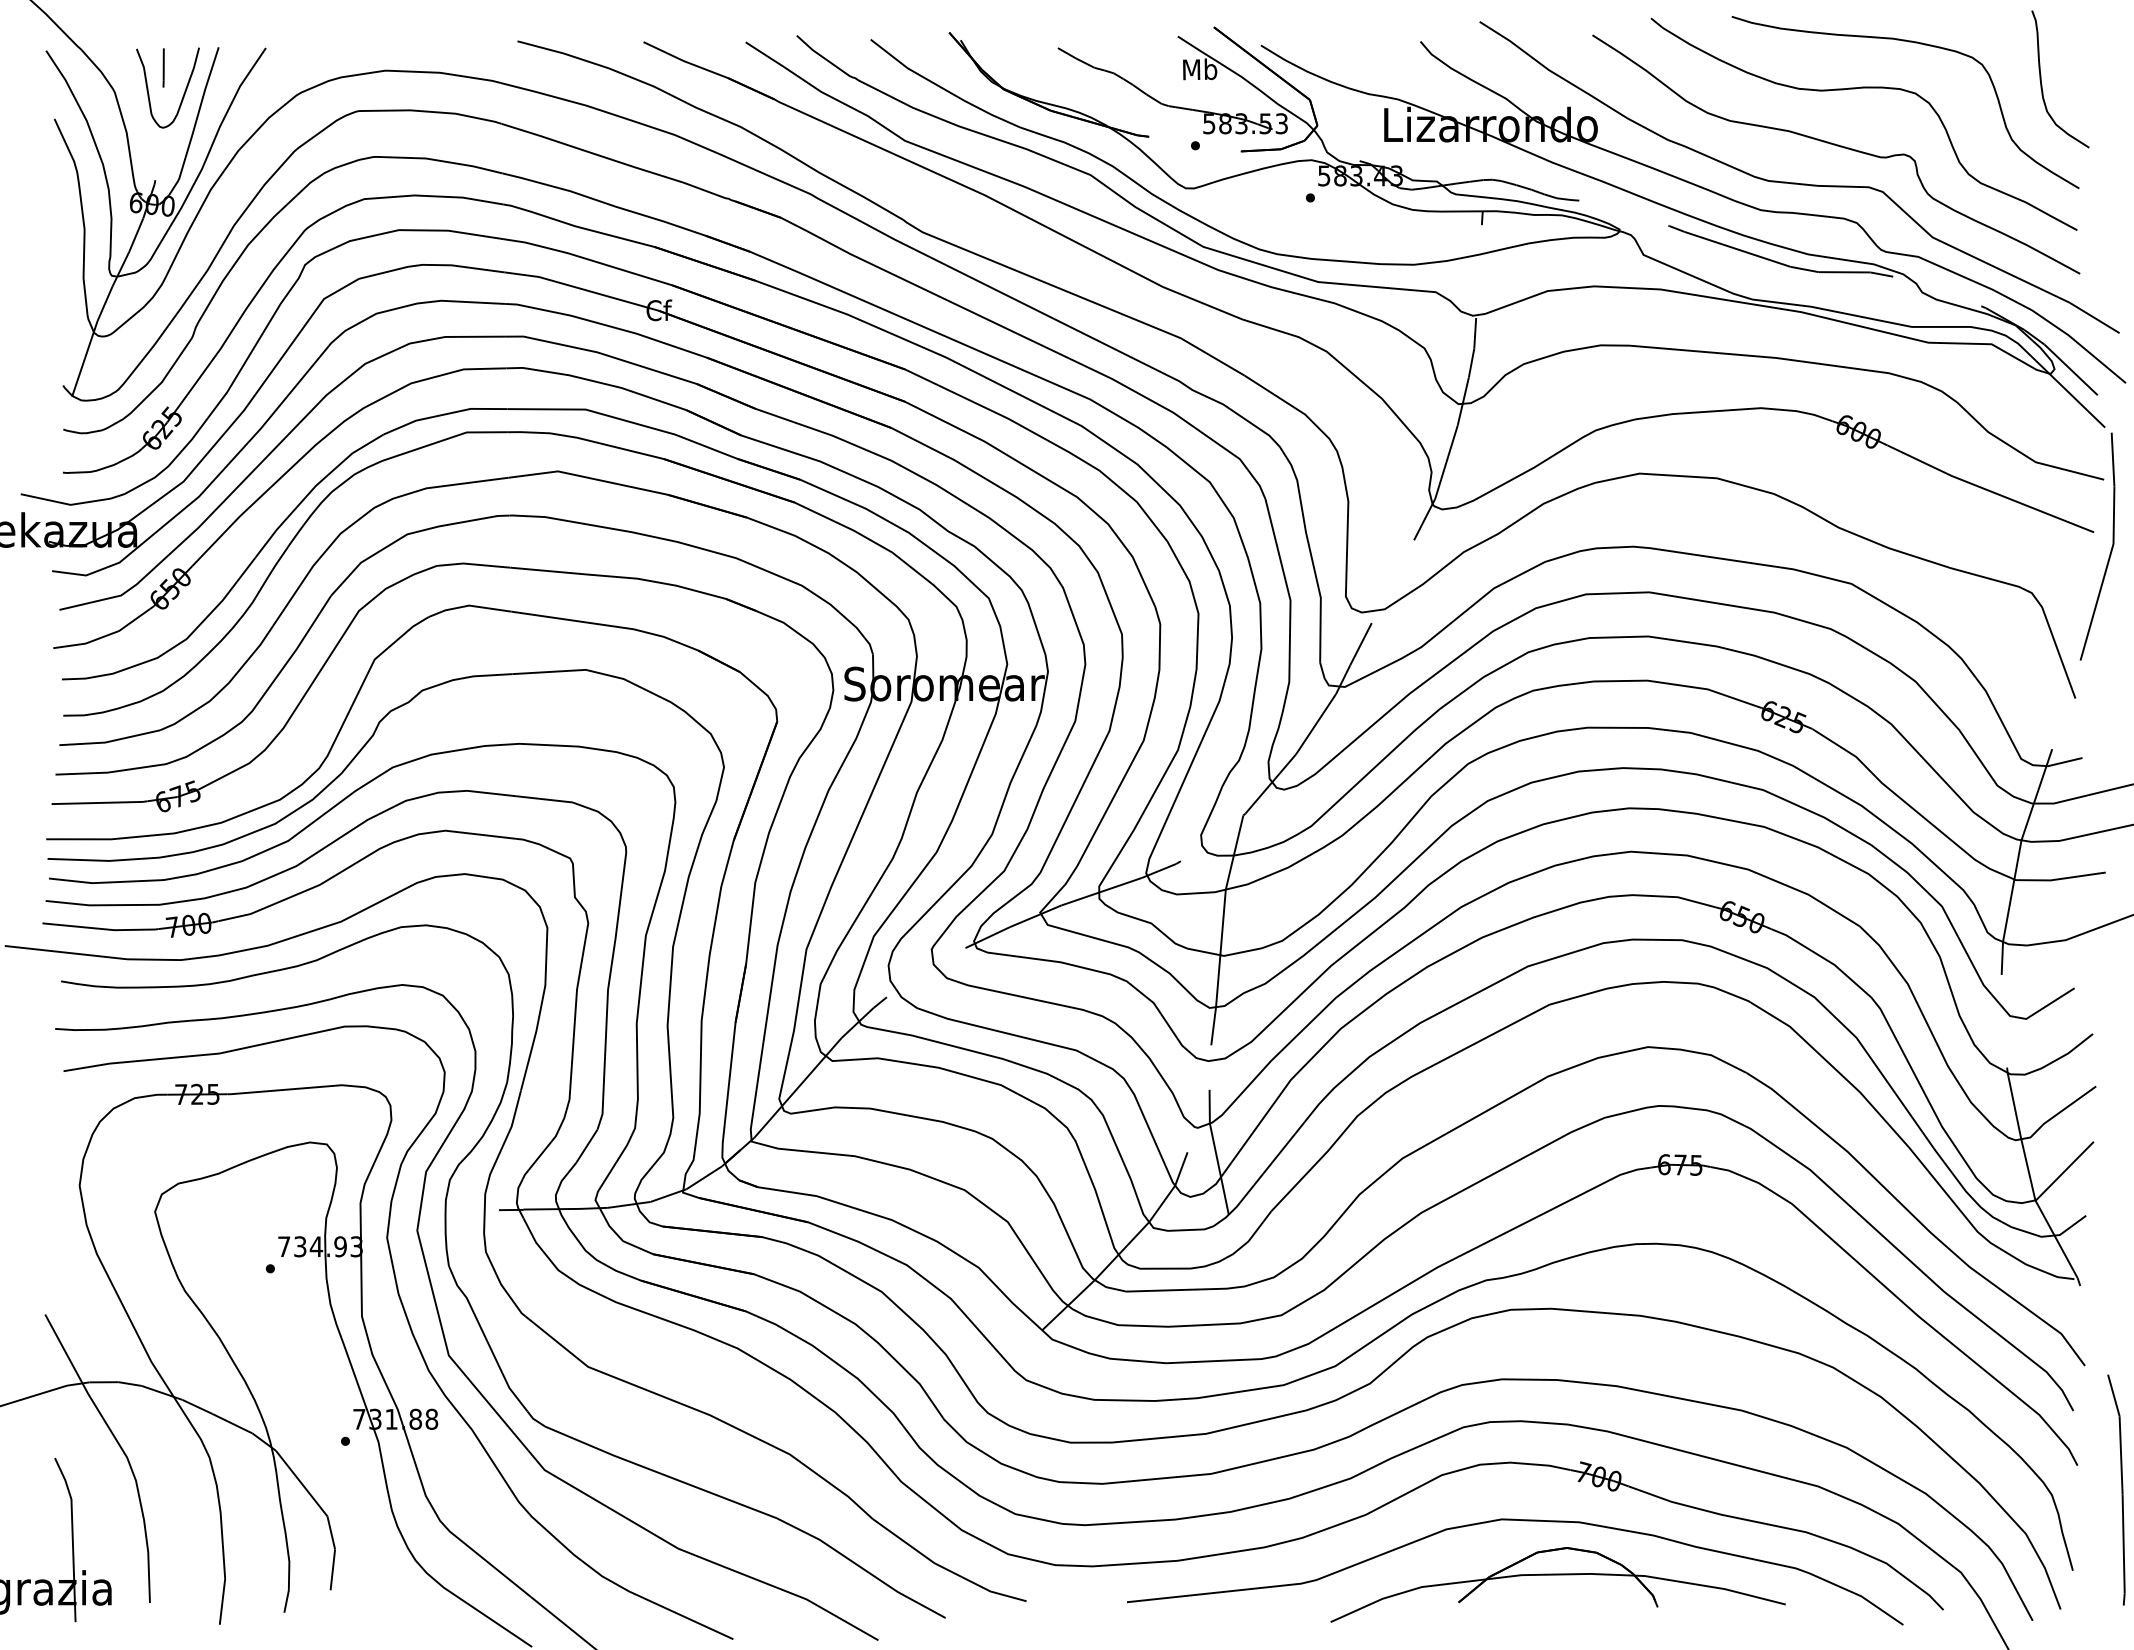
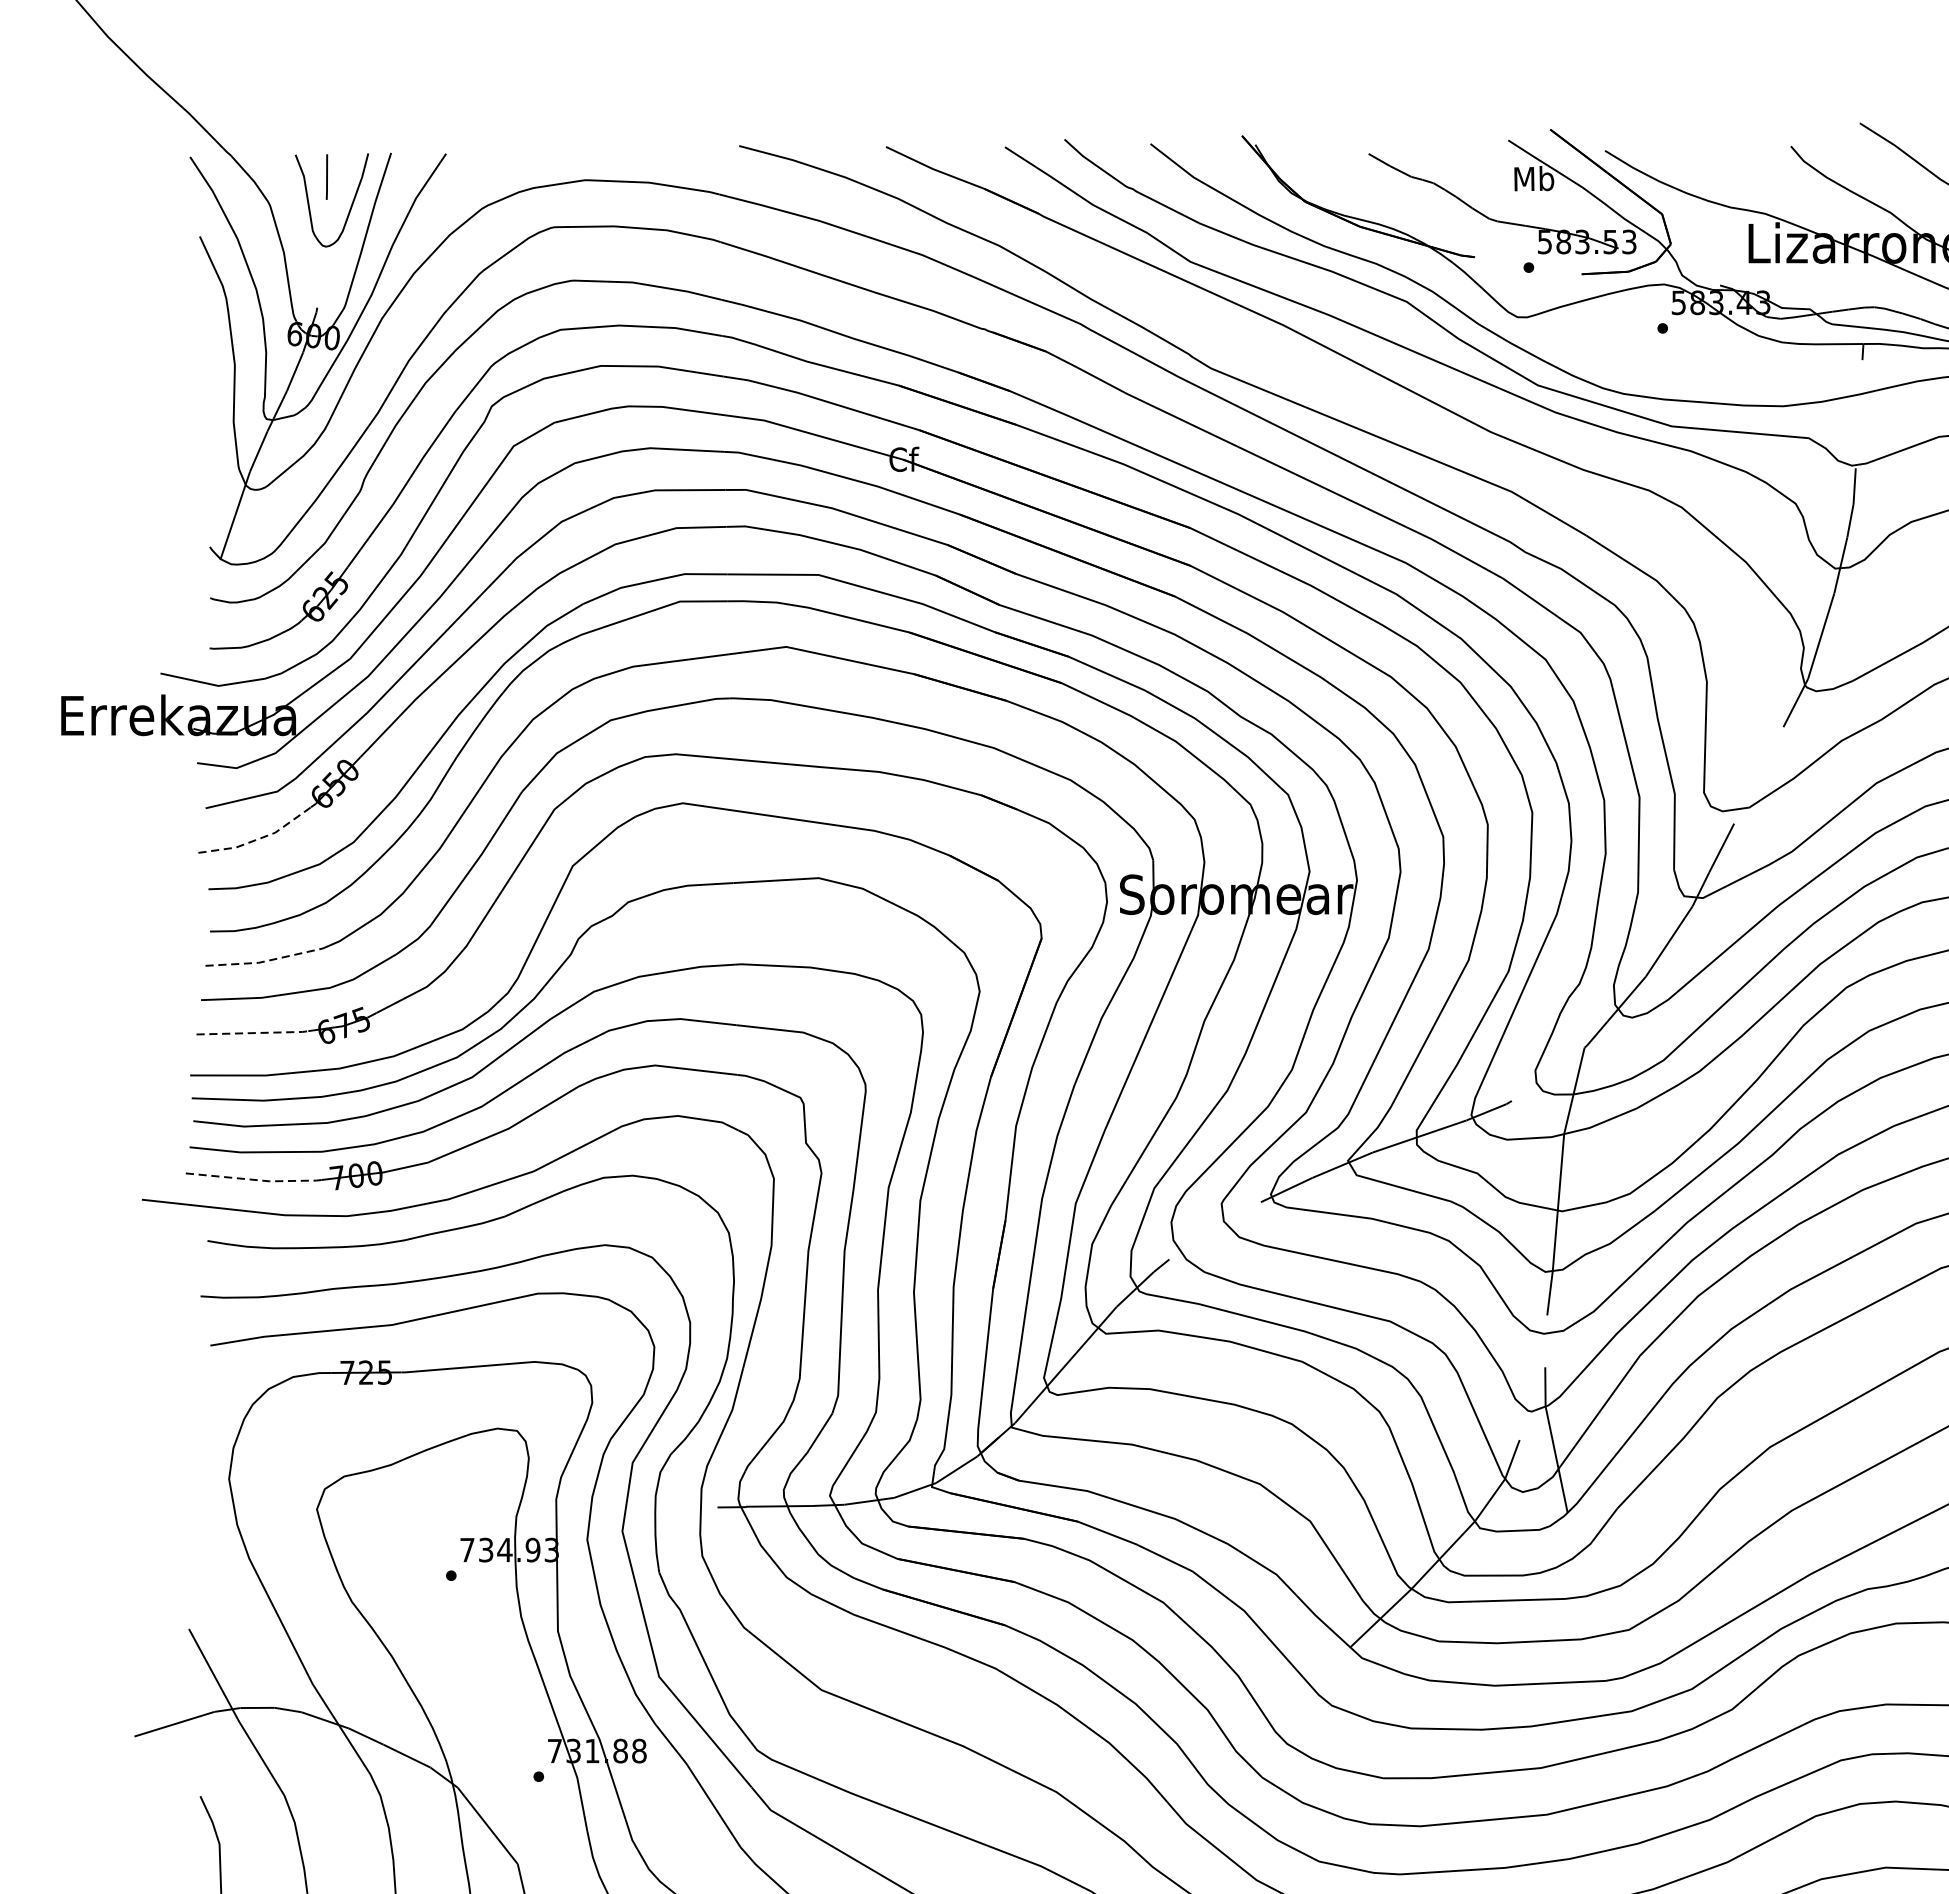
line: (105, 636) -> (259, 839), solid -> dashed
line: (110, 741) -> (265, 961), solid -> dashed
line: (100, 802) -> (253, 1032), solid -> dashed
line: (101, 928) -> (254, 1179), solid -> dashed

